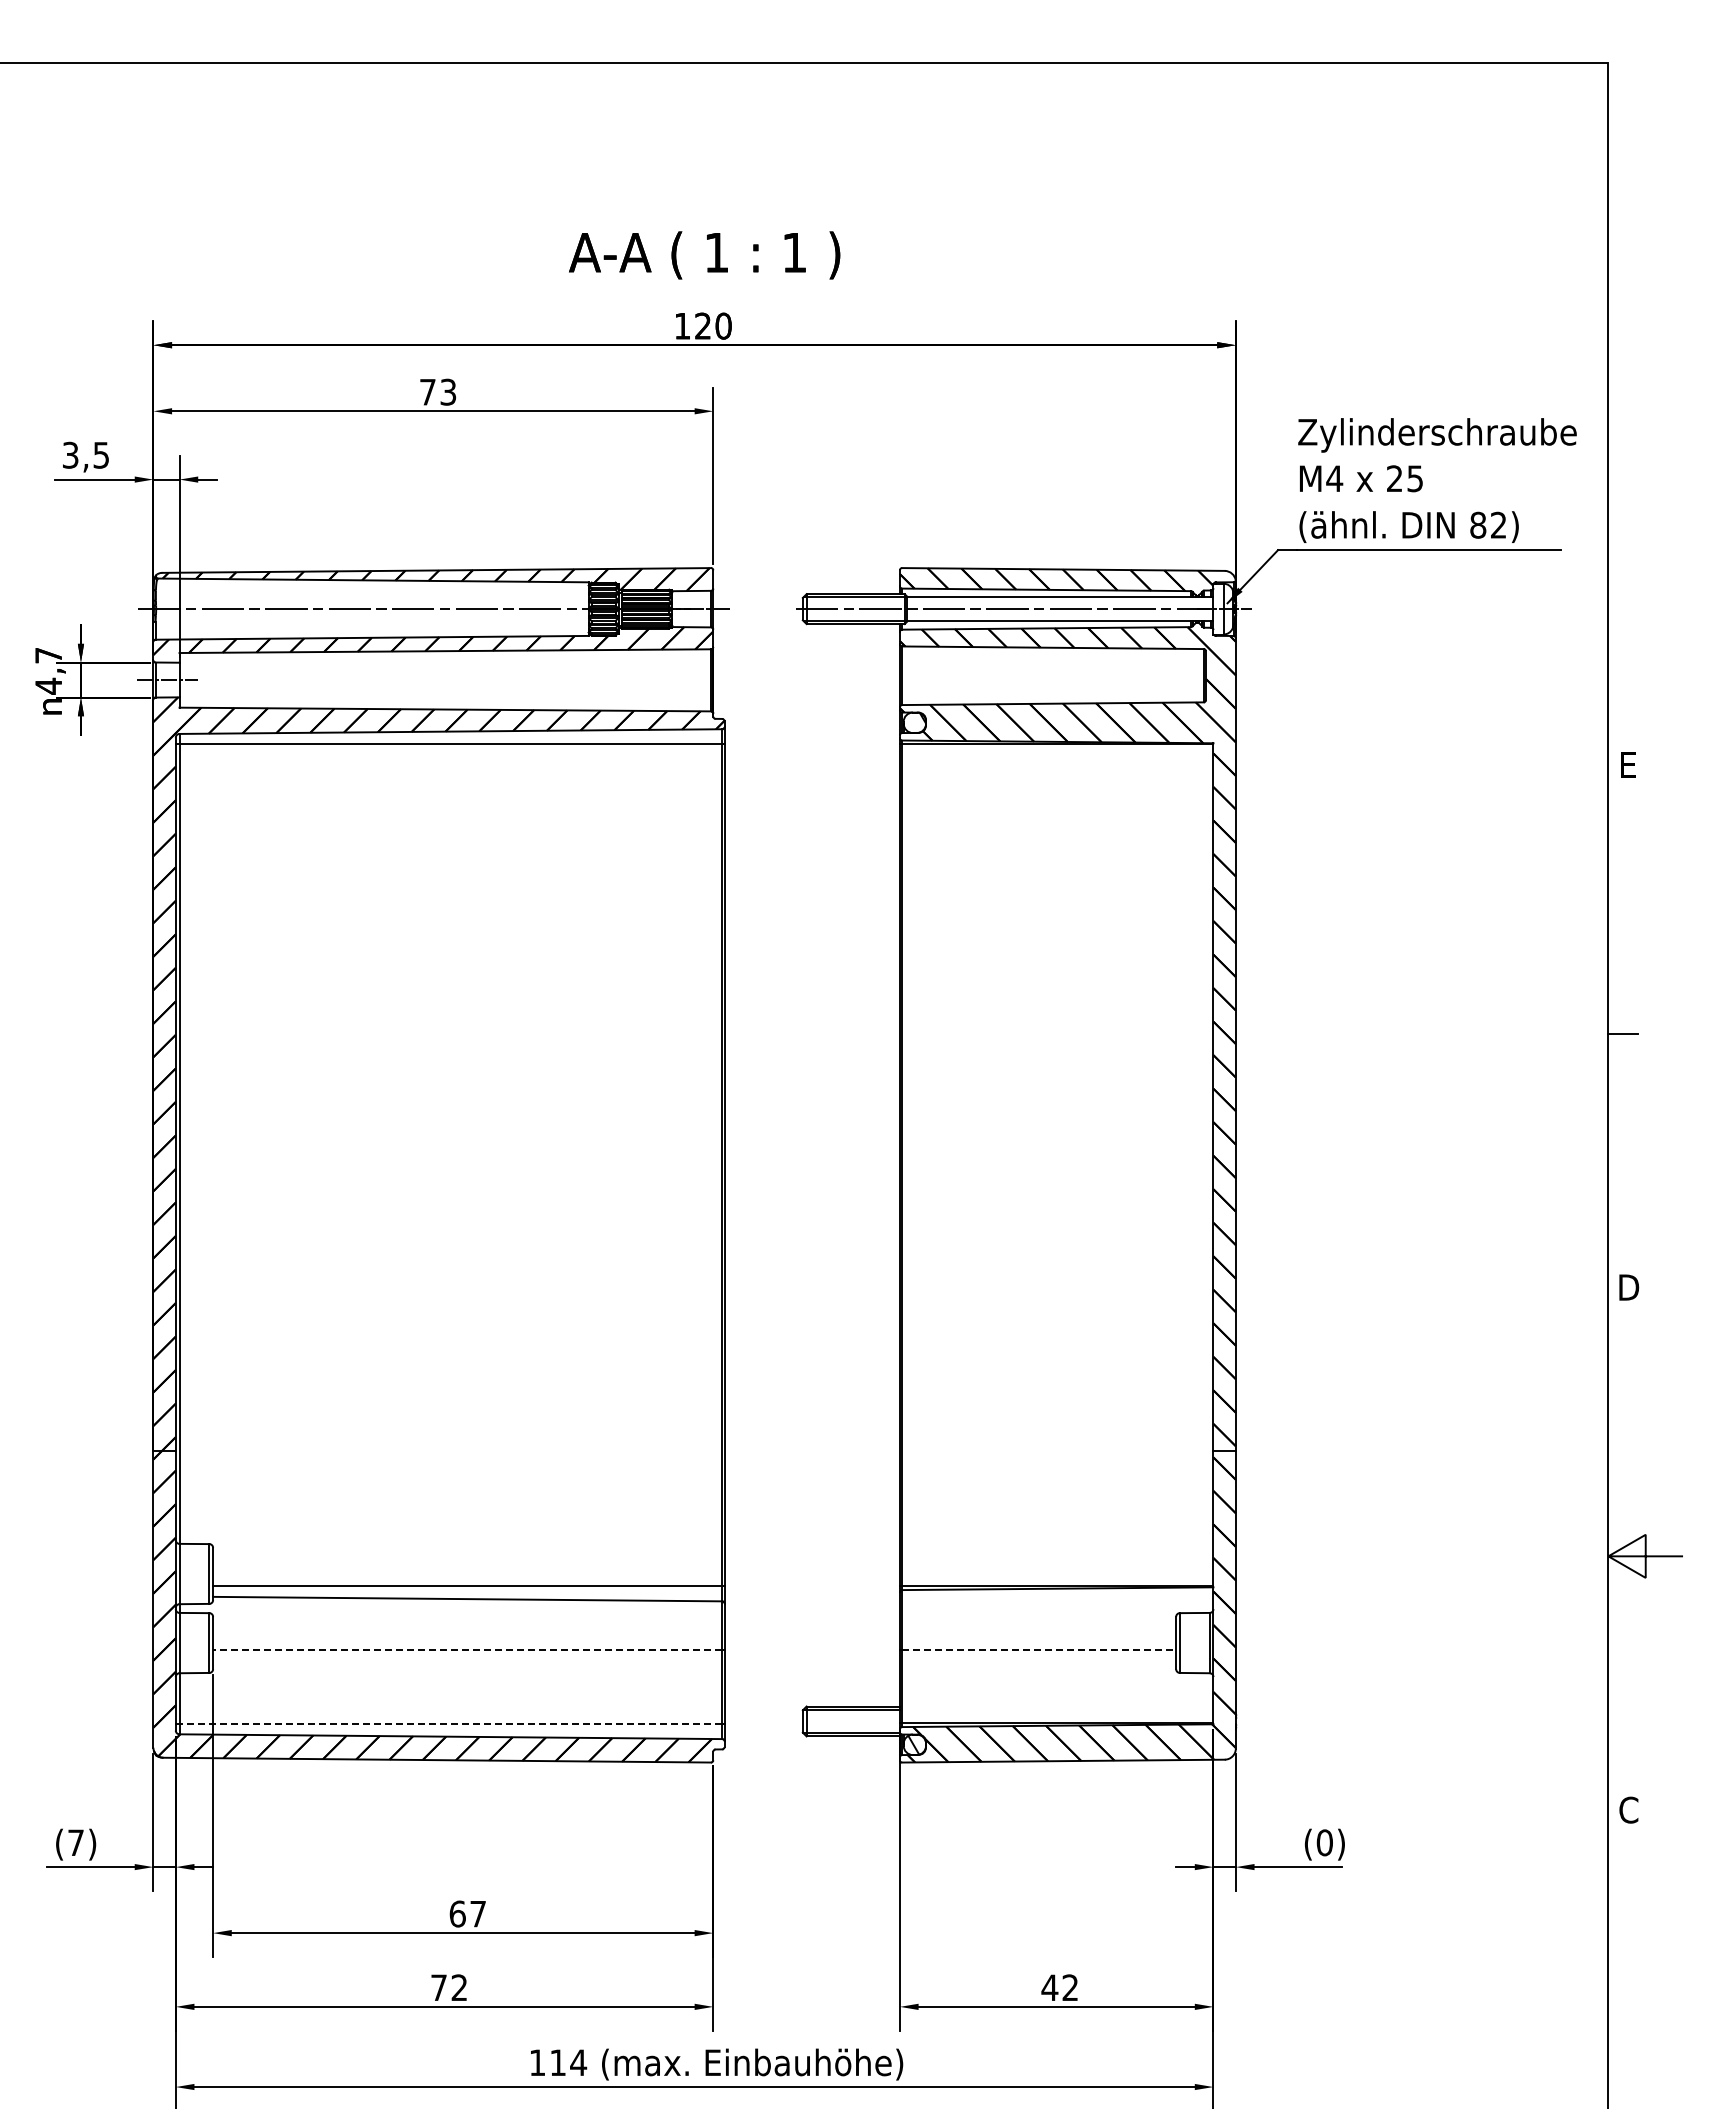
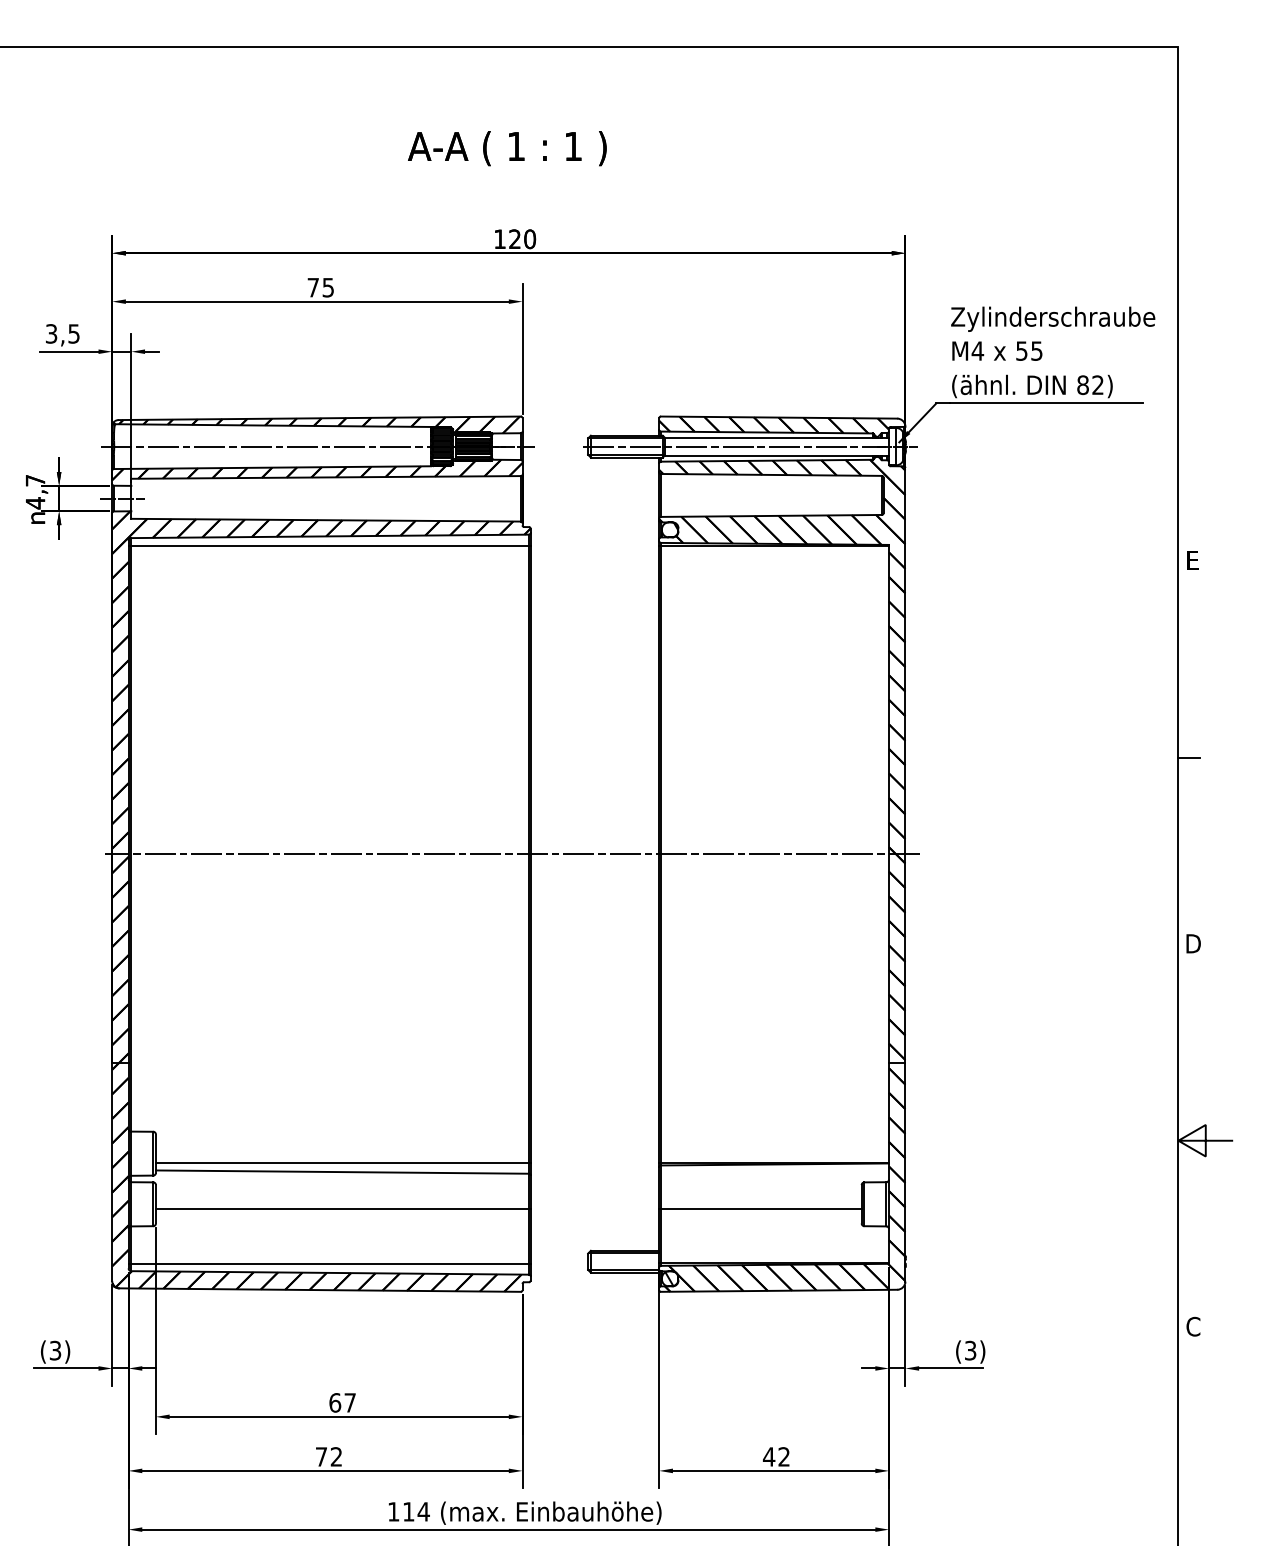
text: (704, 255) -> (507, 148), moved
text: (448, 391) -> (328, 287), 73 -> 75
text: (1394, 478) -> (1021, 350), 25 -> 55
line: (699, 1165) -> (512, 854), added
line: (467, 1649) -> (342, 1209), dashed -> solid
line: (1039, 1649) -> (761, 1209), dashed -> solid
line: (450, 1724) -> (329, 1263), dashed -> solid
text: (75, 1842) -> (55, 1350), (7) -> (3)
text: (1324, 1842) -> (970, 1350), (0) -> (3)

